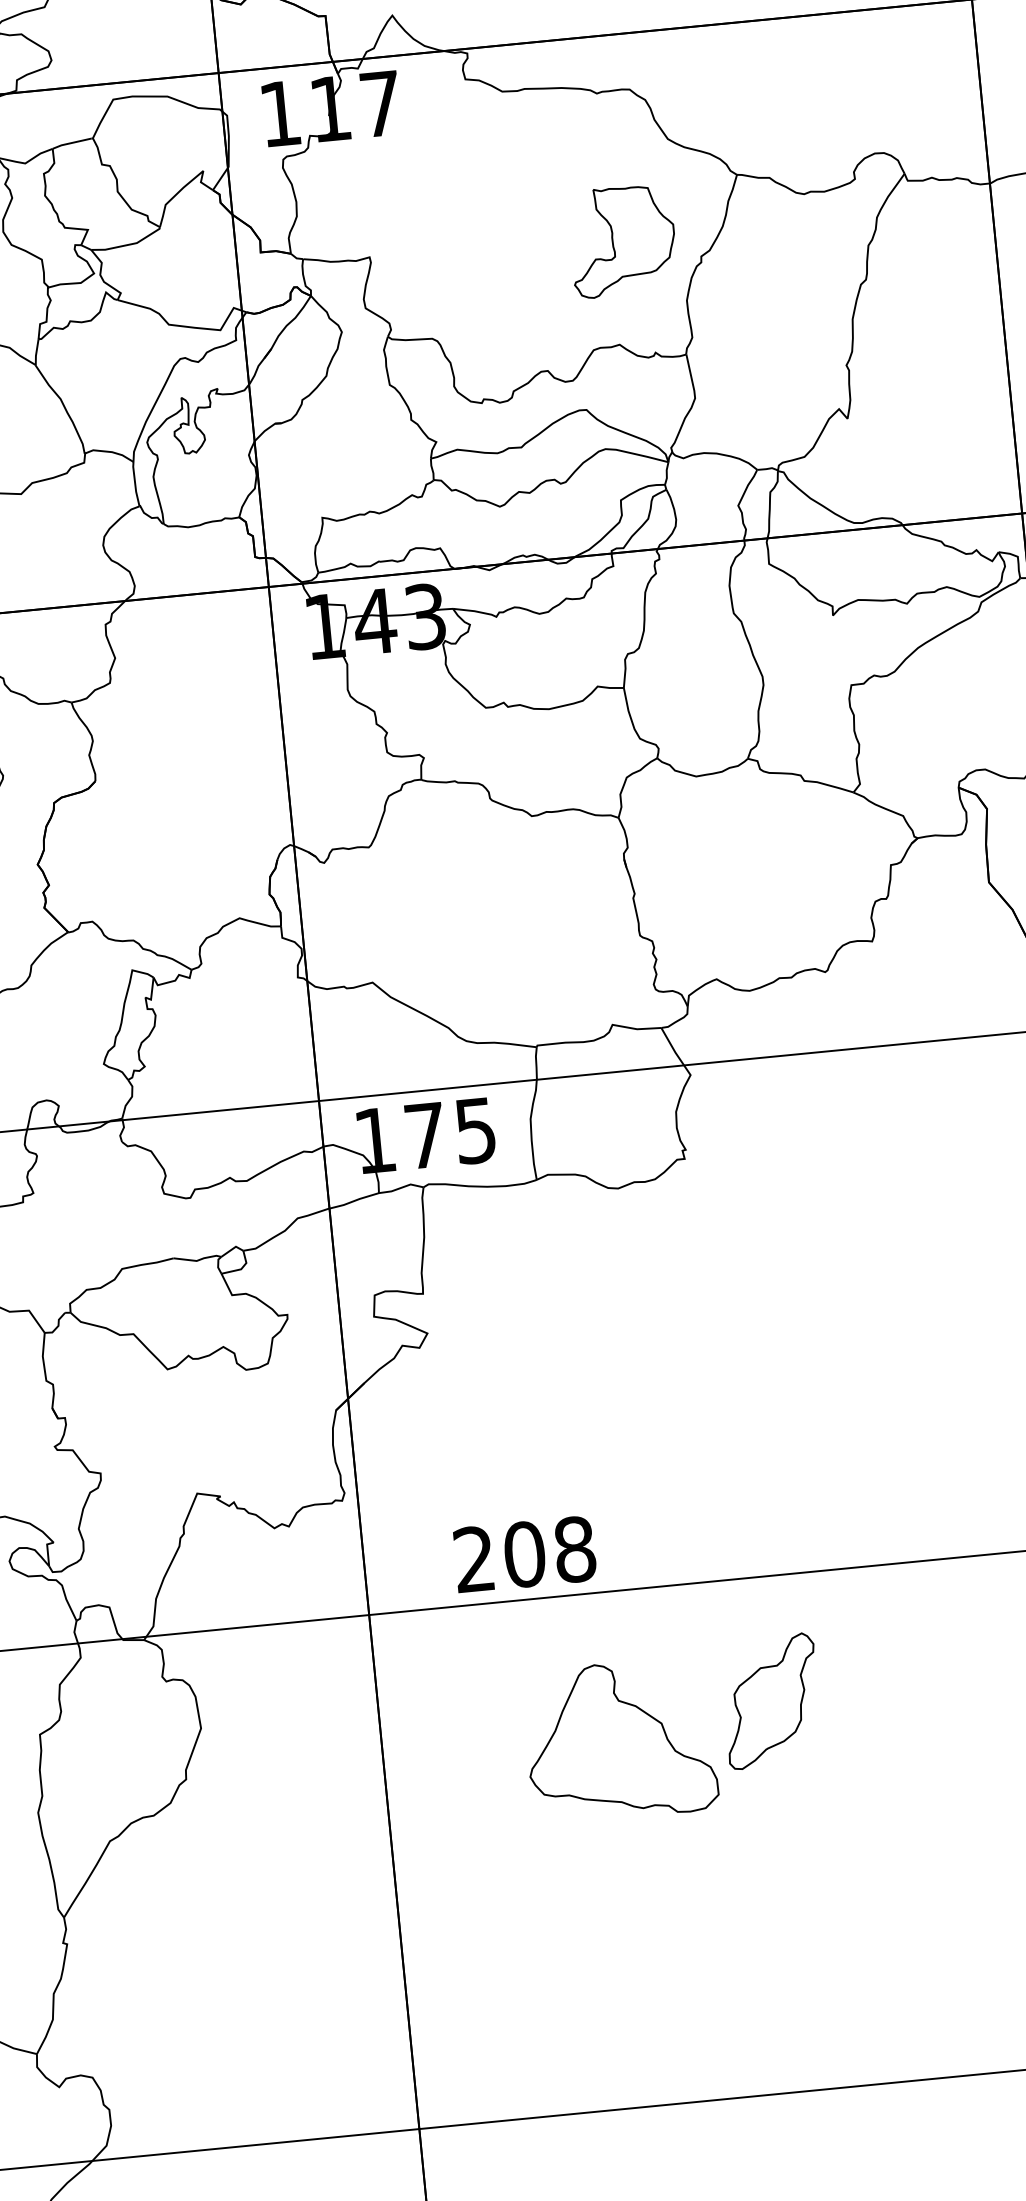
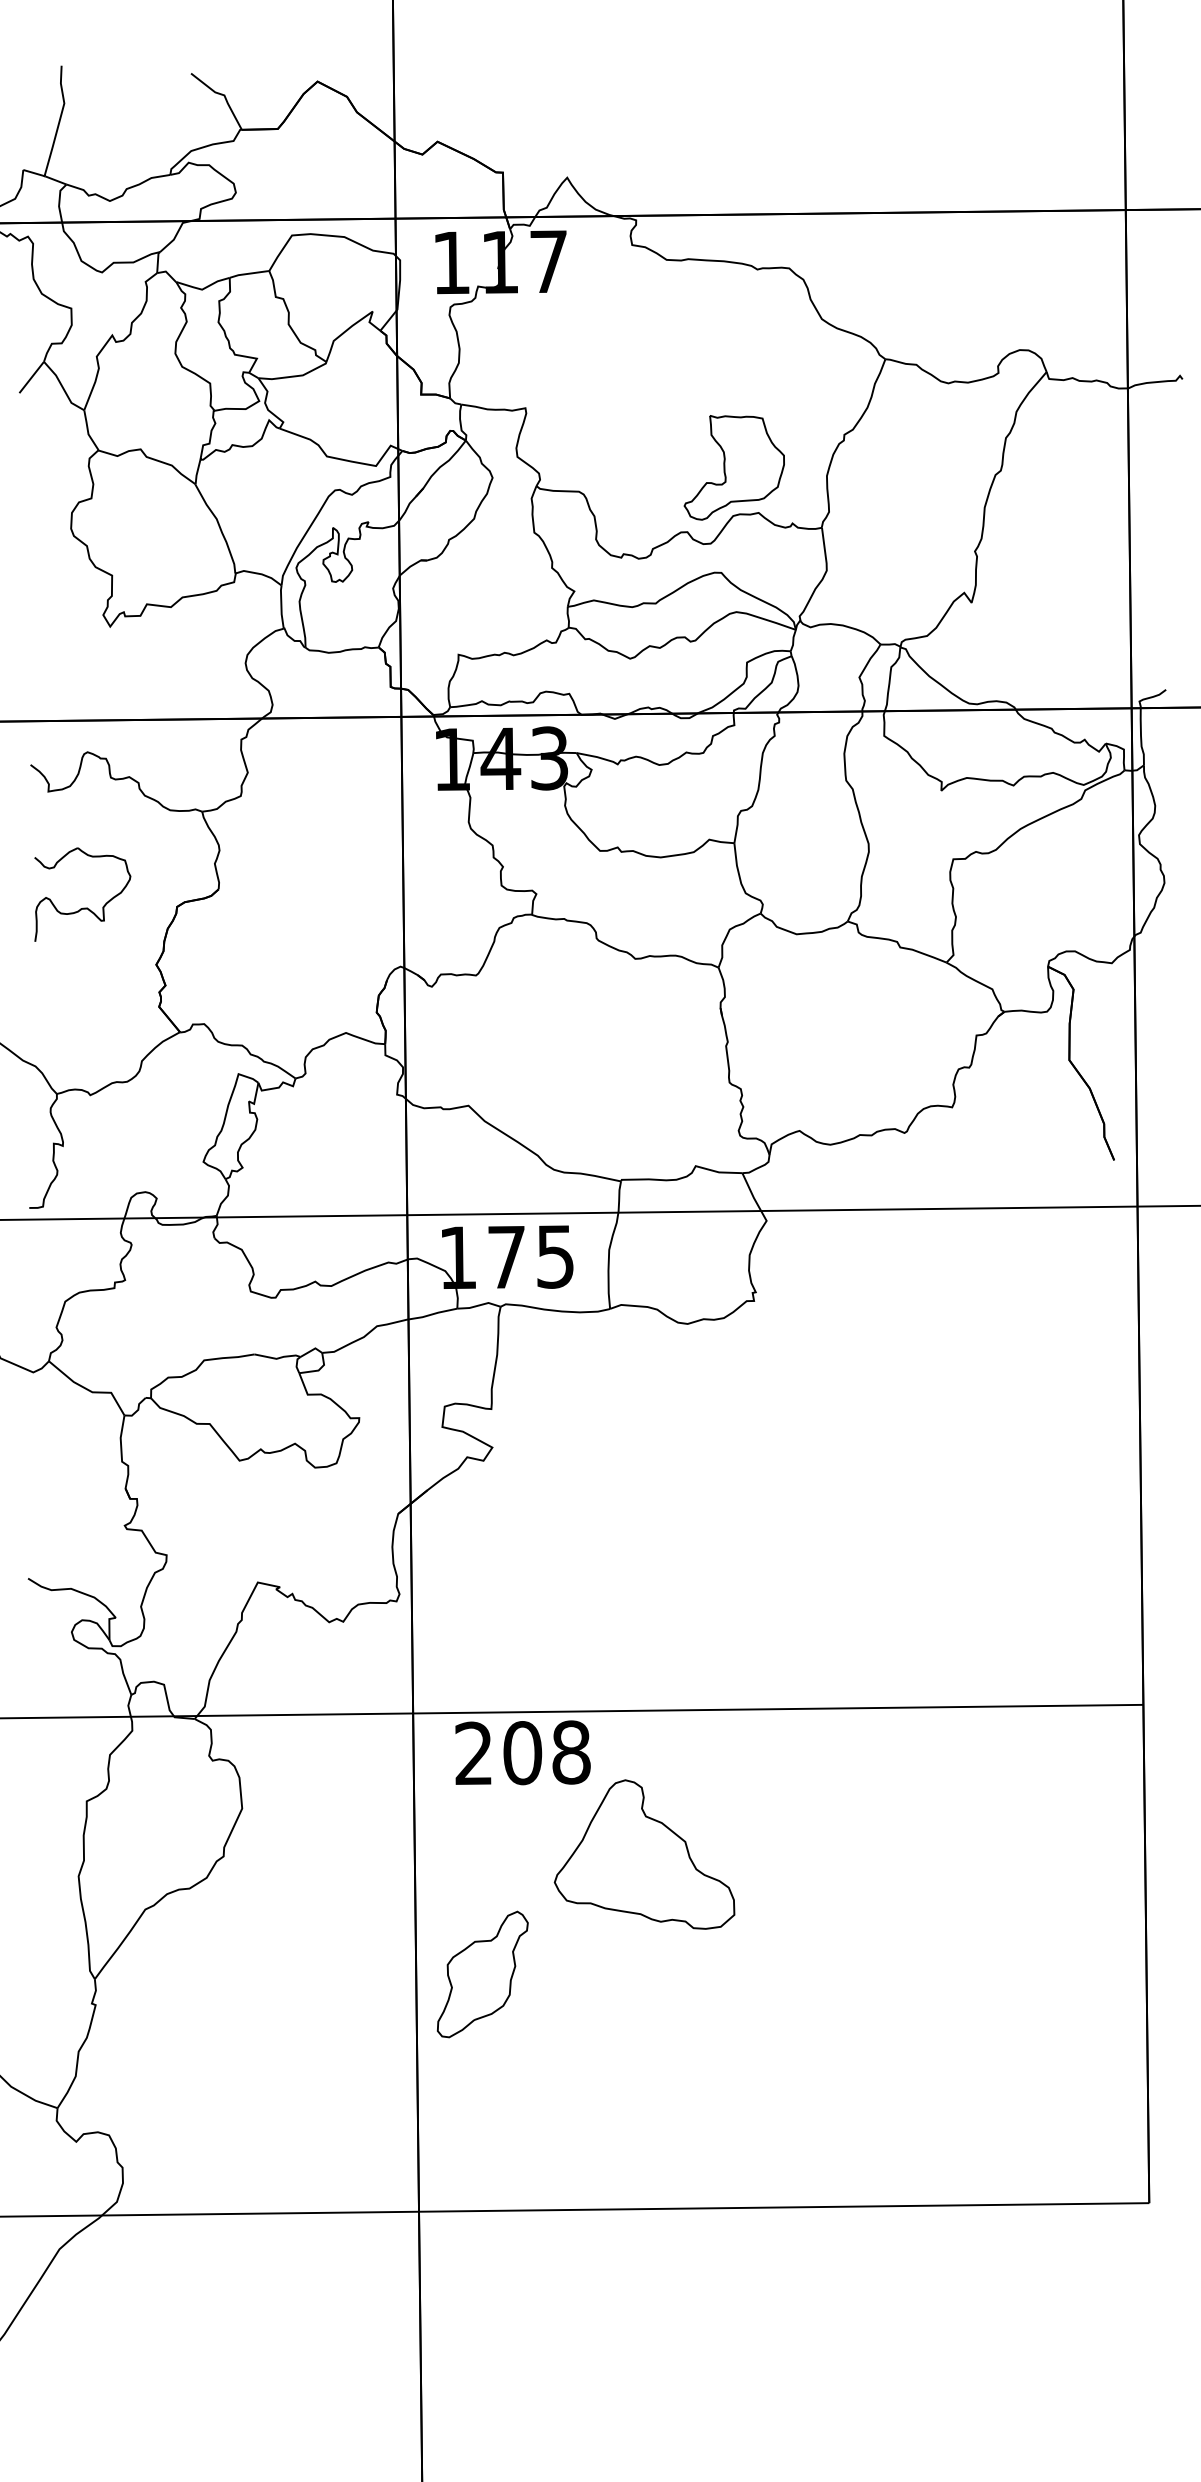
part: (622, 241) -> (733, 467), moved
text: (524, 1553) -> (522, 1752), moved
part: (771, 1701) -> (482, 1974), moved

